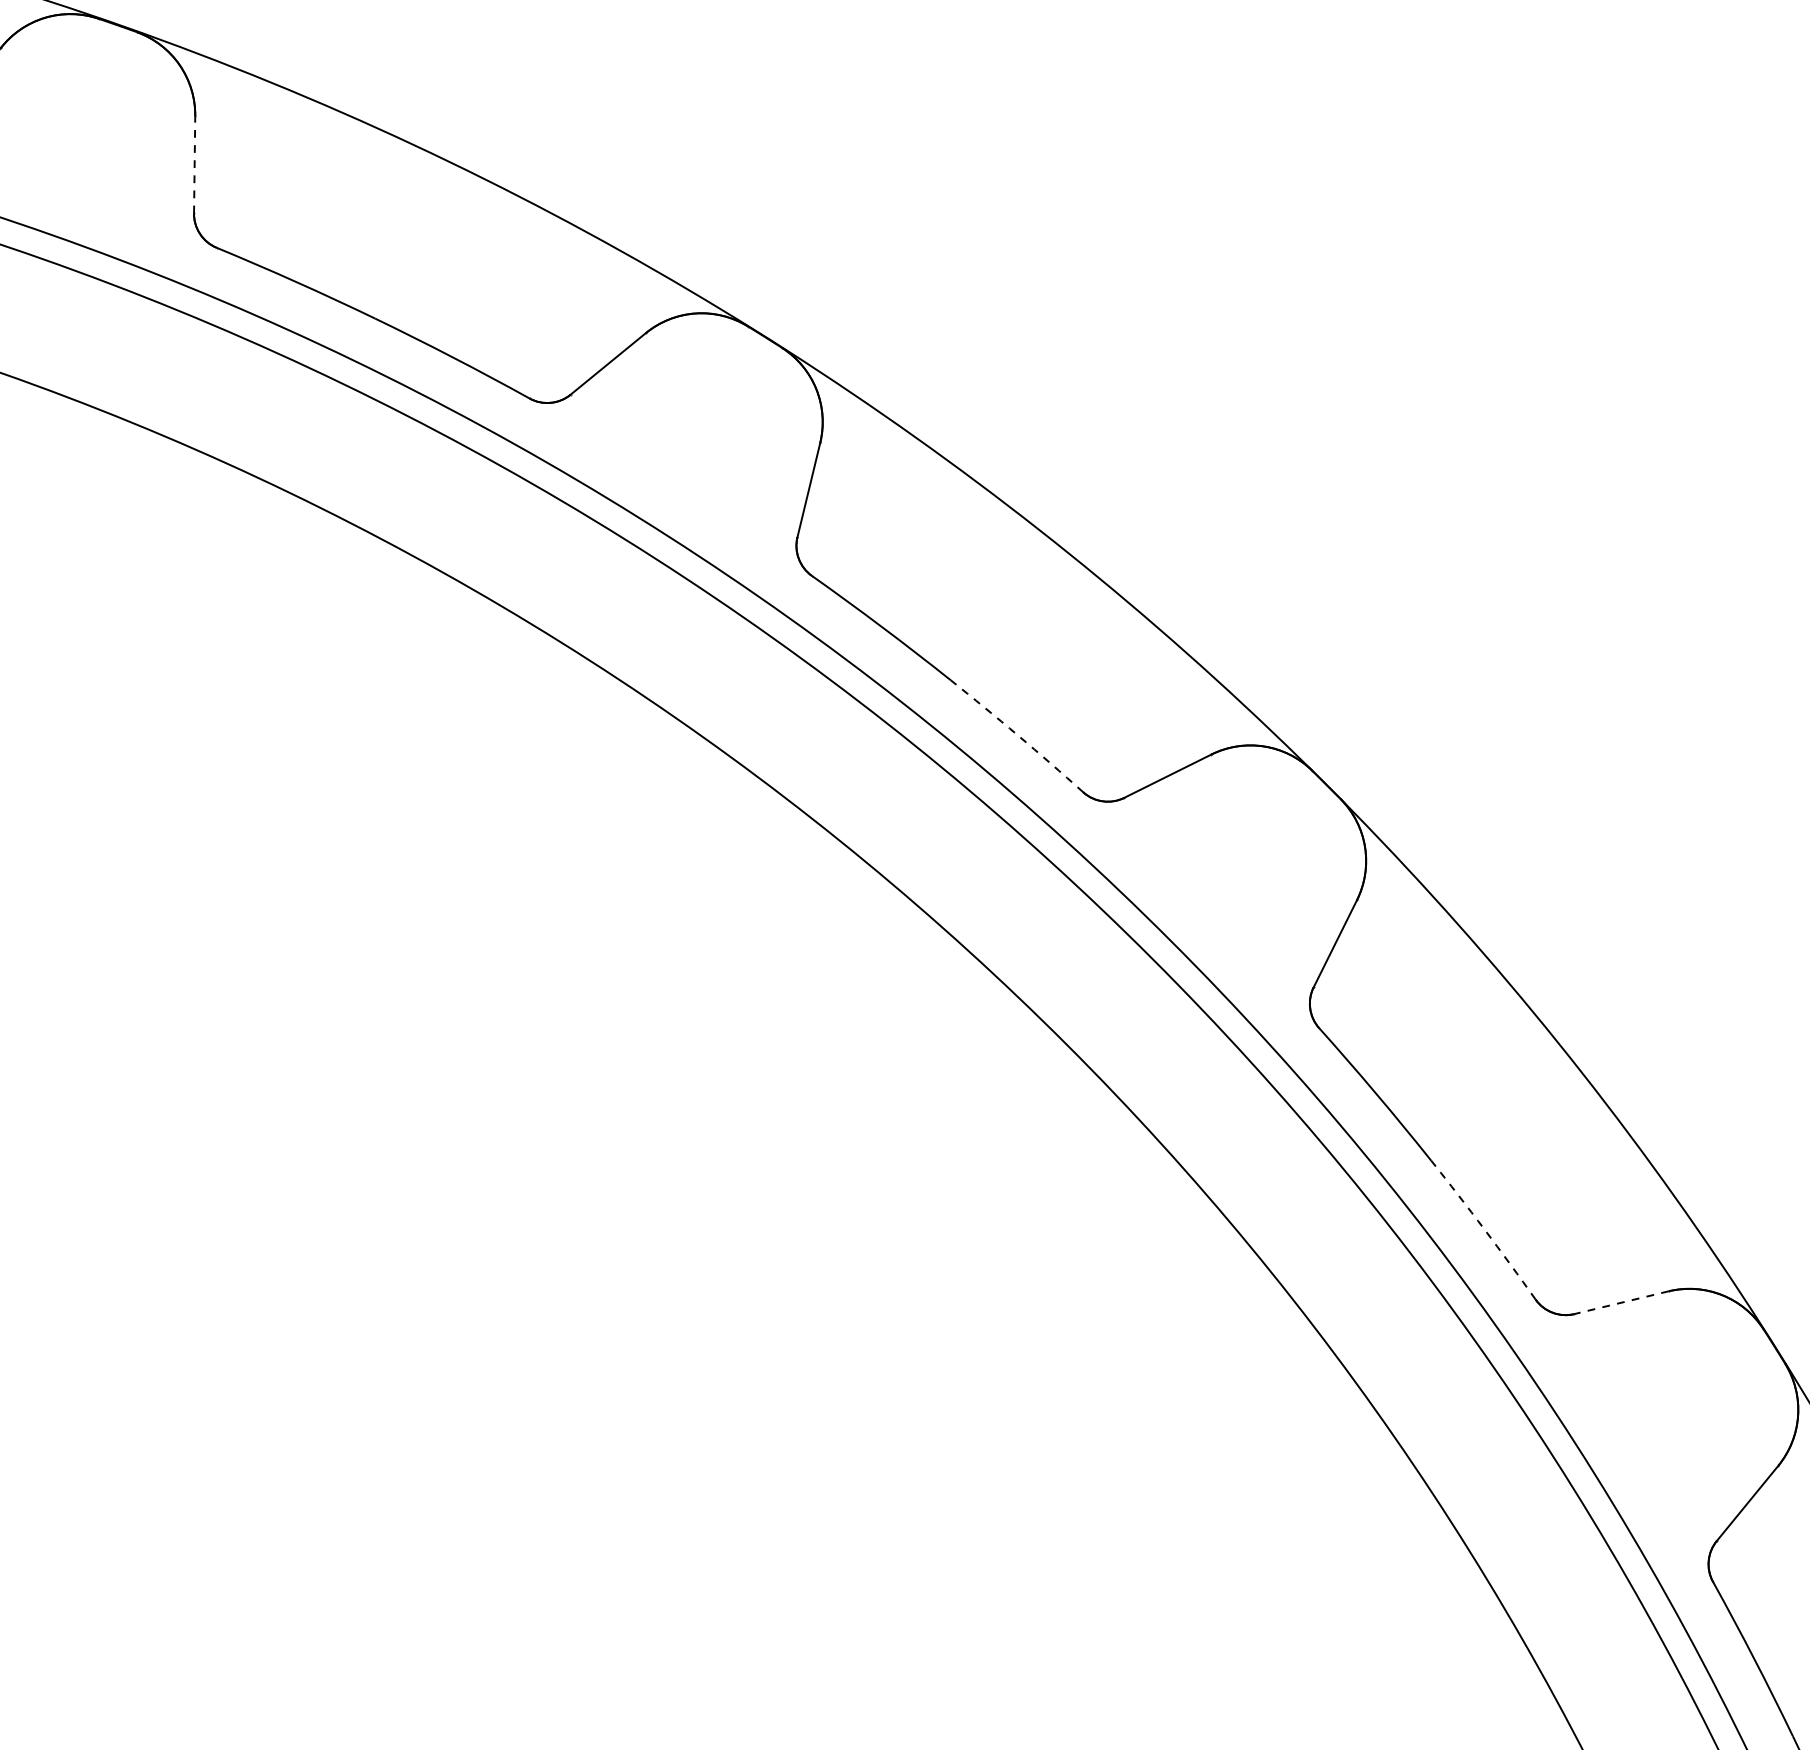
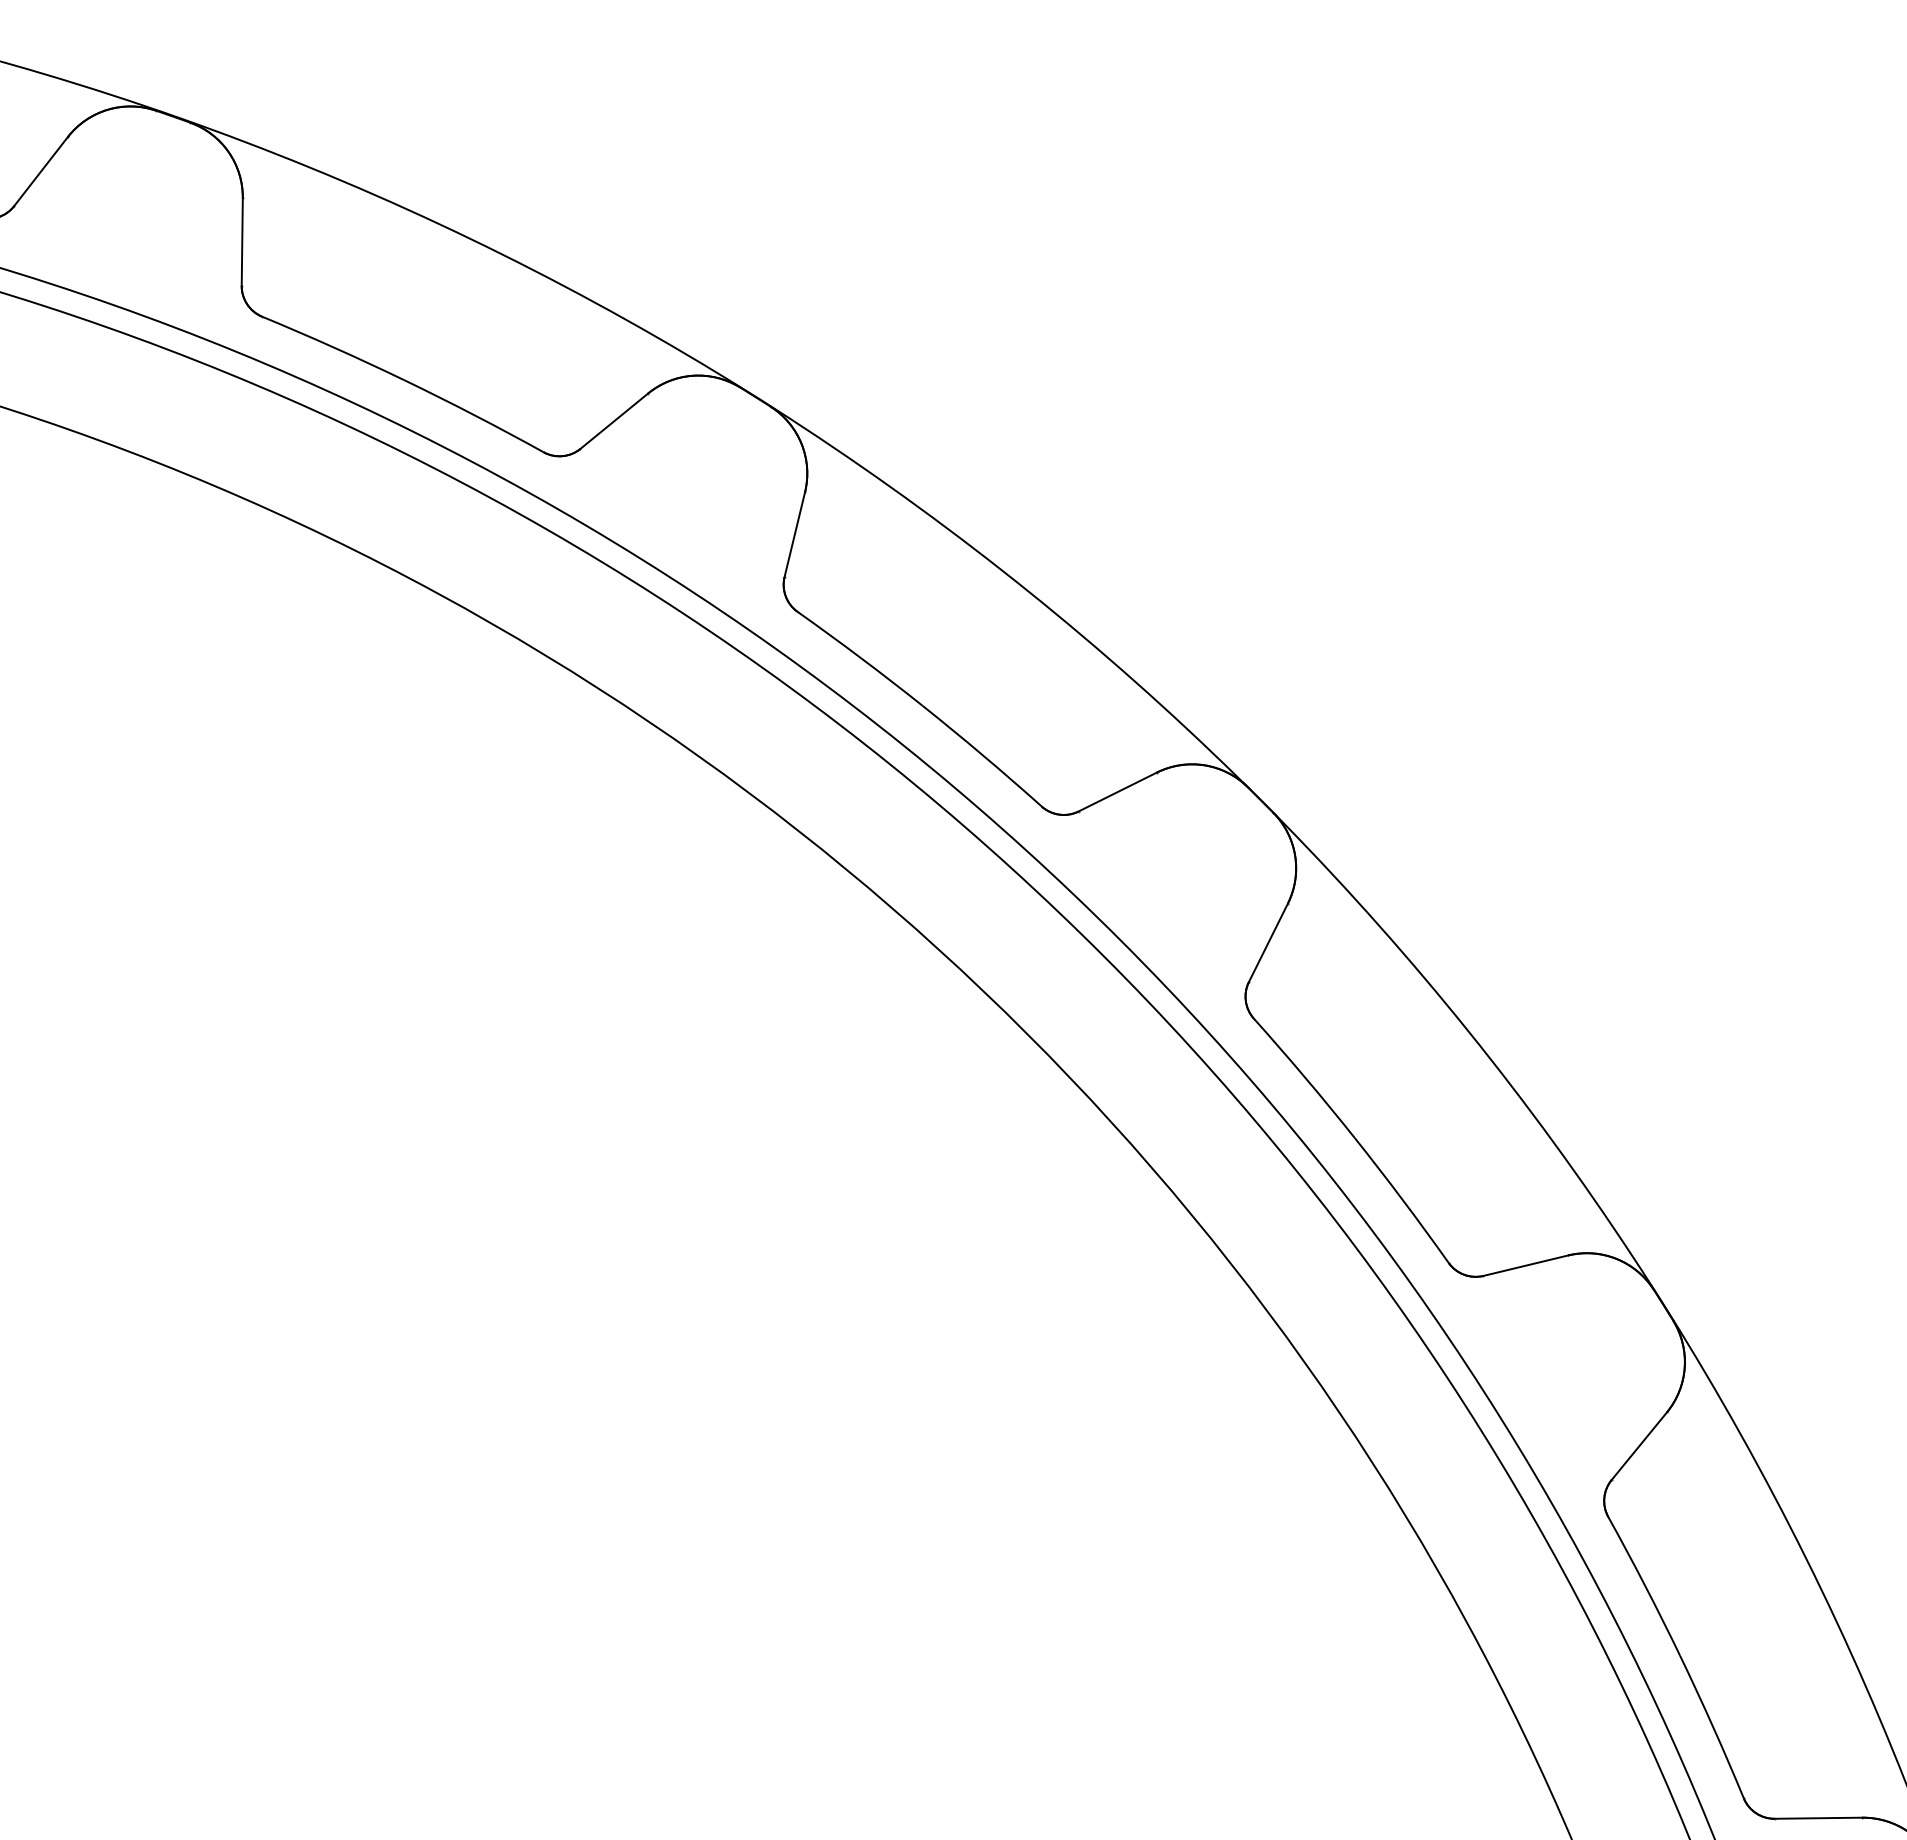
line: (194, 165) -> (242, 242), dashed -> solid
arc: (1017, 735) -> (982, 755), dashed -> solid
arc: (1484, 1229) -> (1402, 1199), dashed -> solid
line: (1621, 1302) -> (1525, 1265), dashed -> solid

